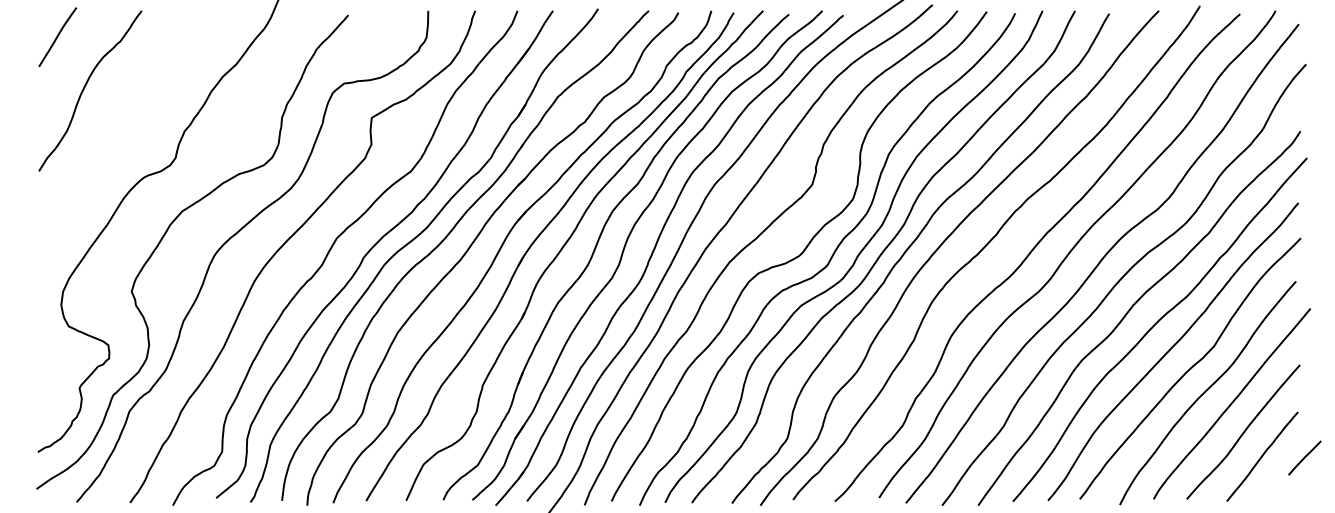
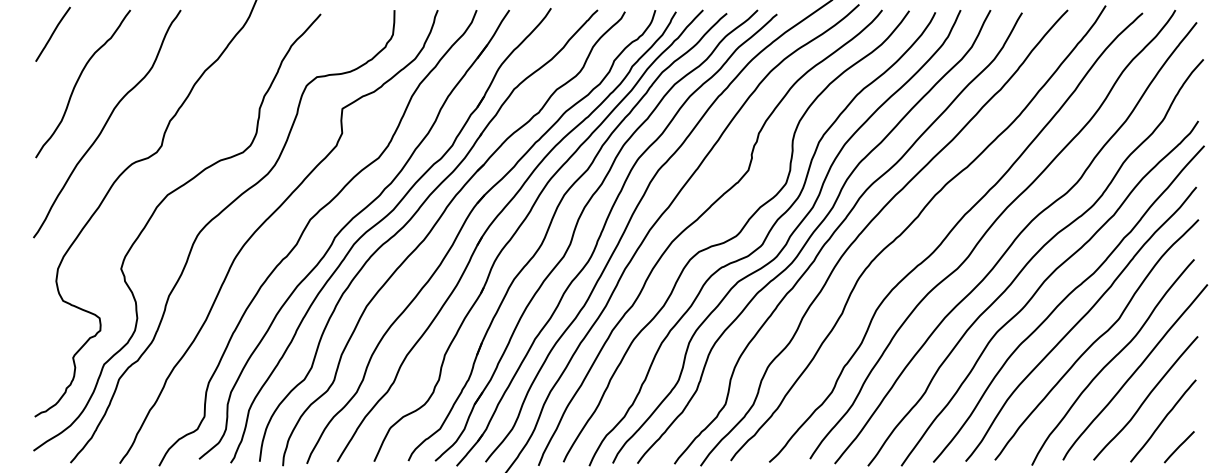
curve: (116, 133) -> (107, 123), added
line: (1304, 457) -> (1179, 446), moved

